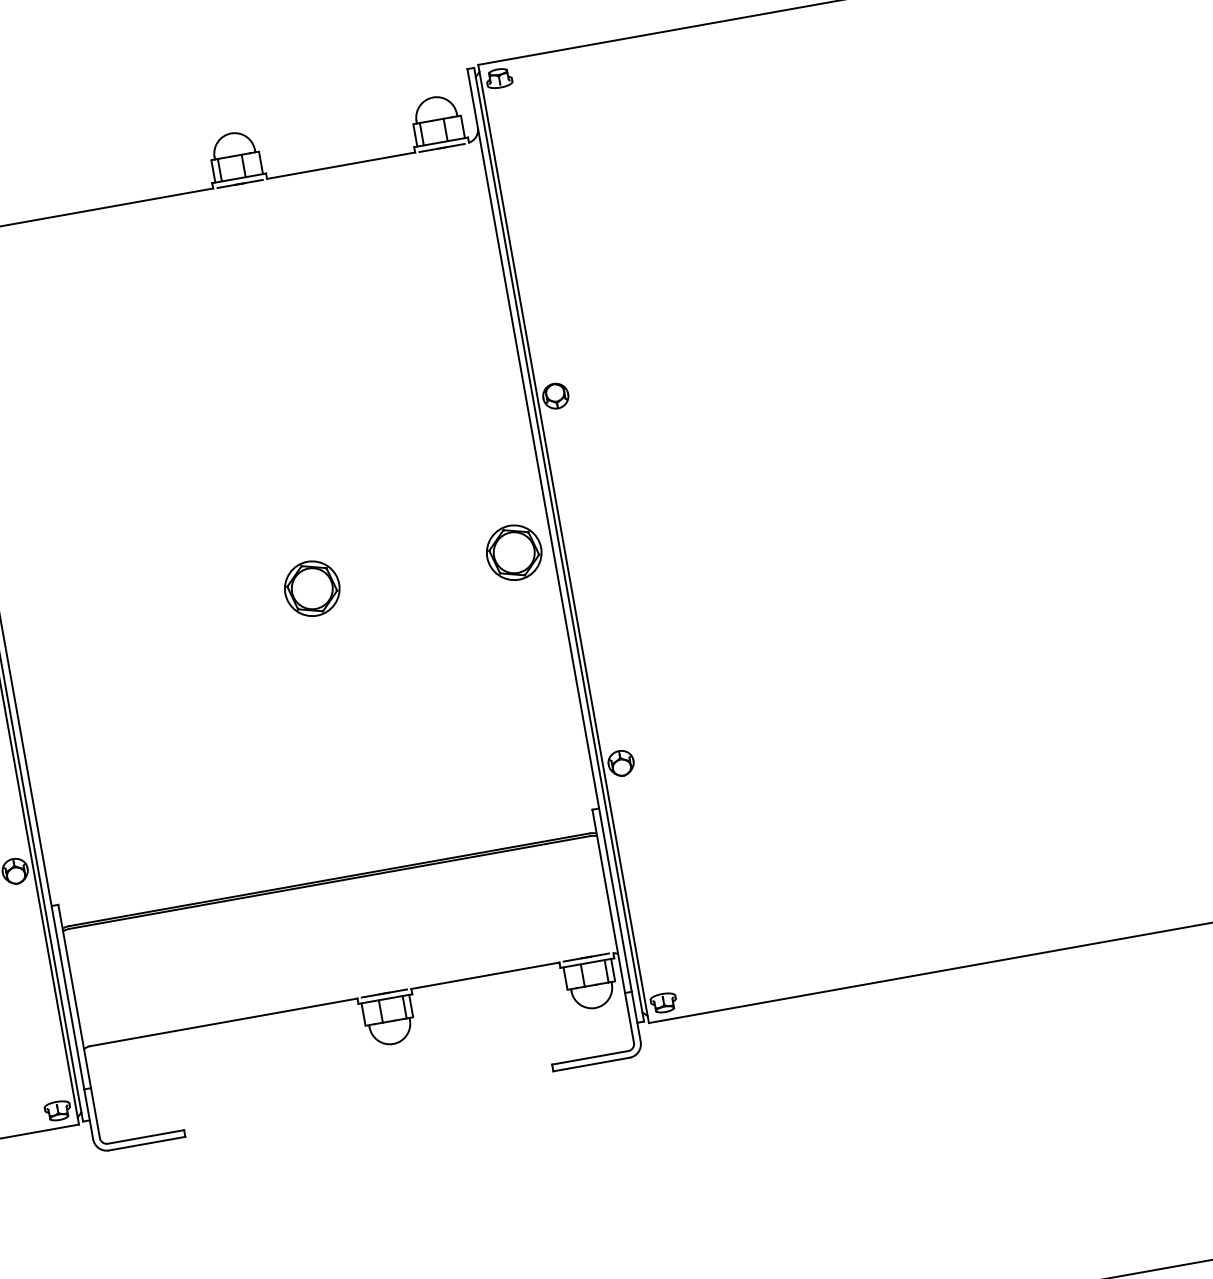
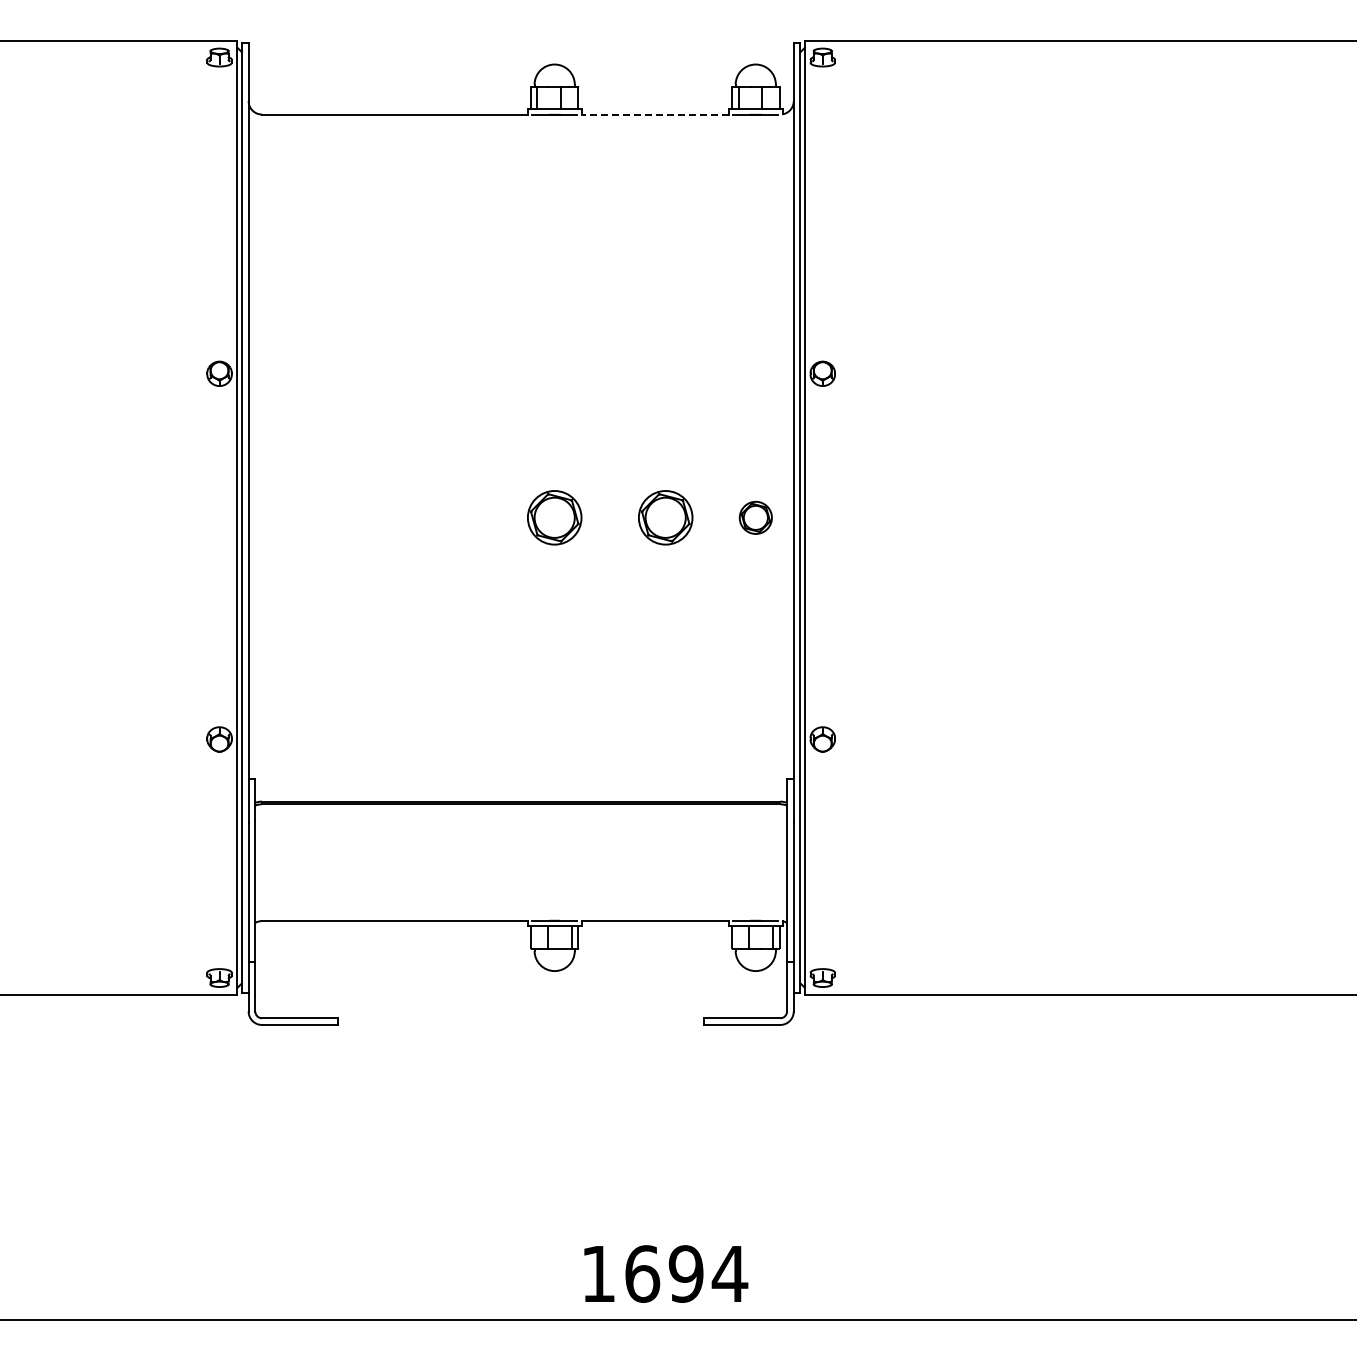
line: (341, 165) -> (655, 114), solid -> dashed
part: (513, 552) -> (755, 517), size x0.6
part: (423, 568) -> (665, 517), added

